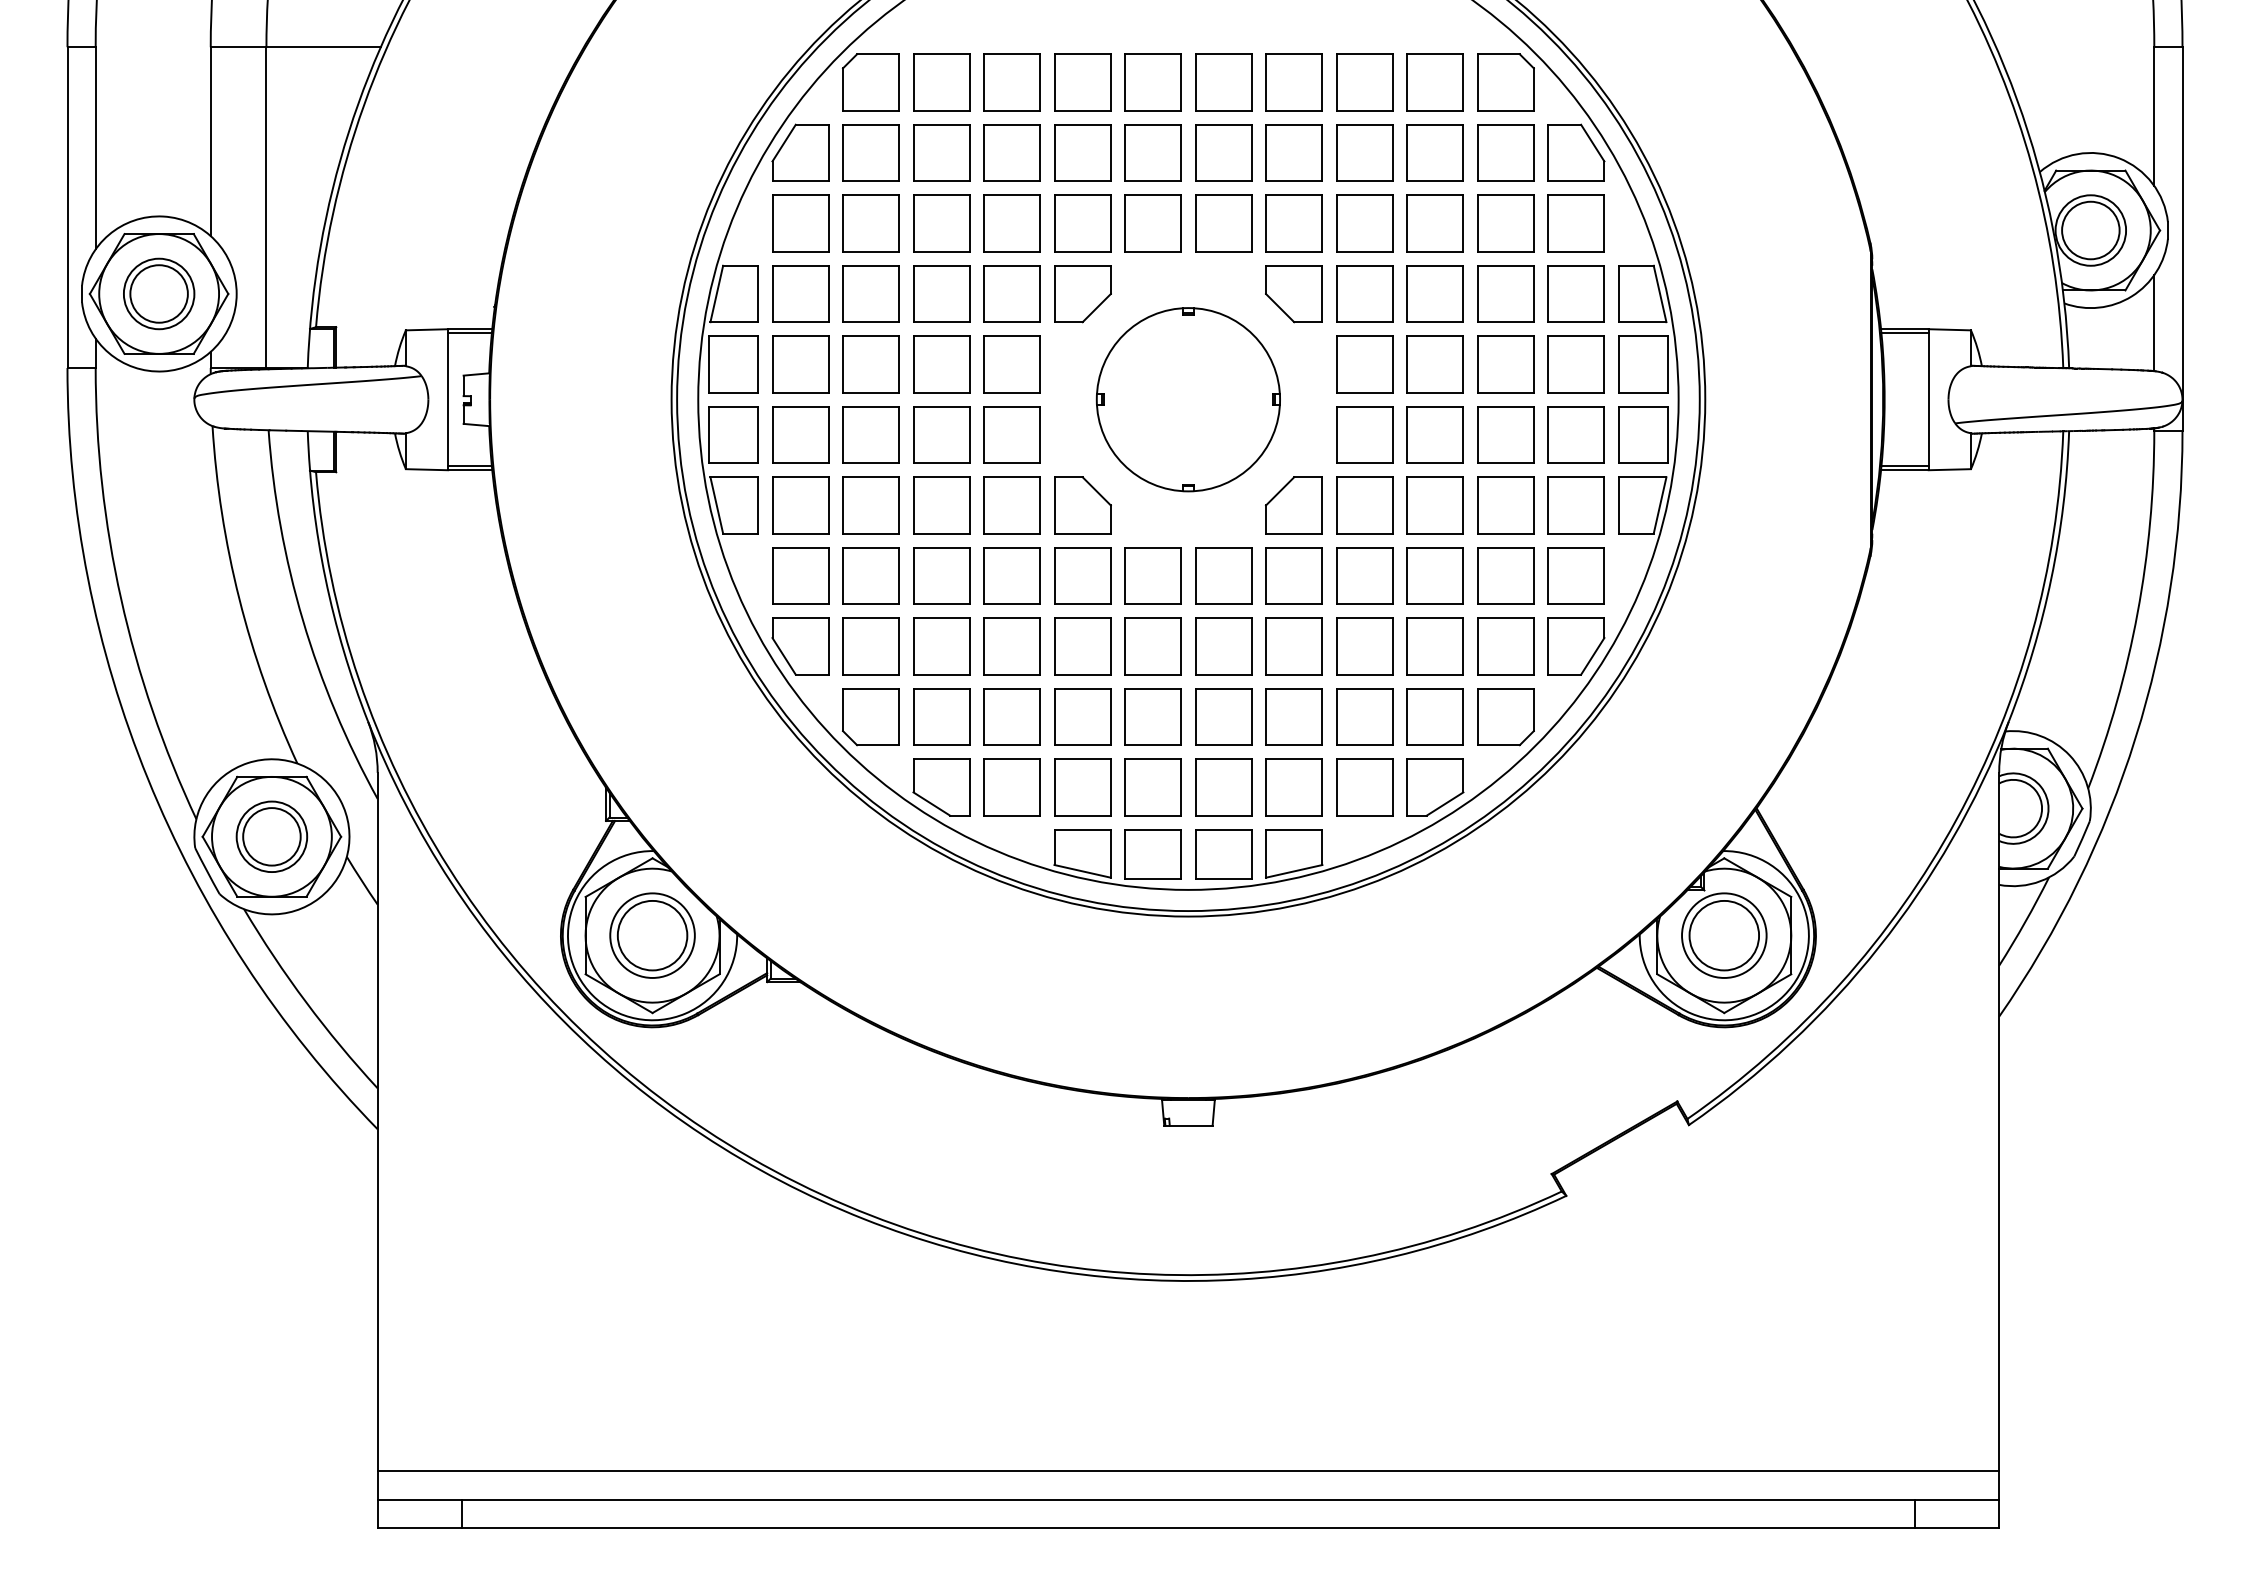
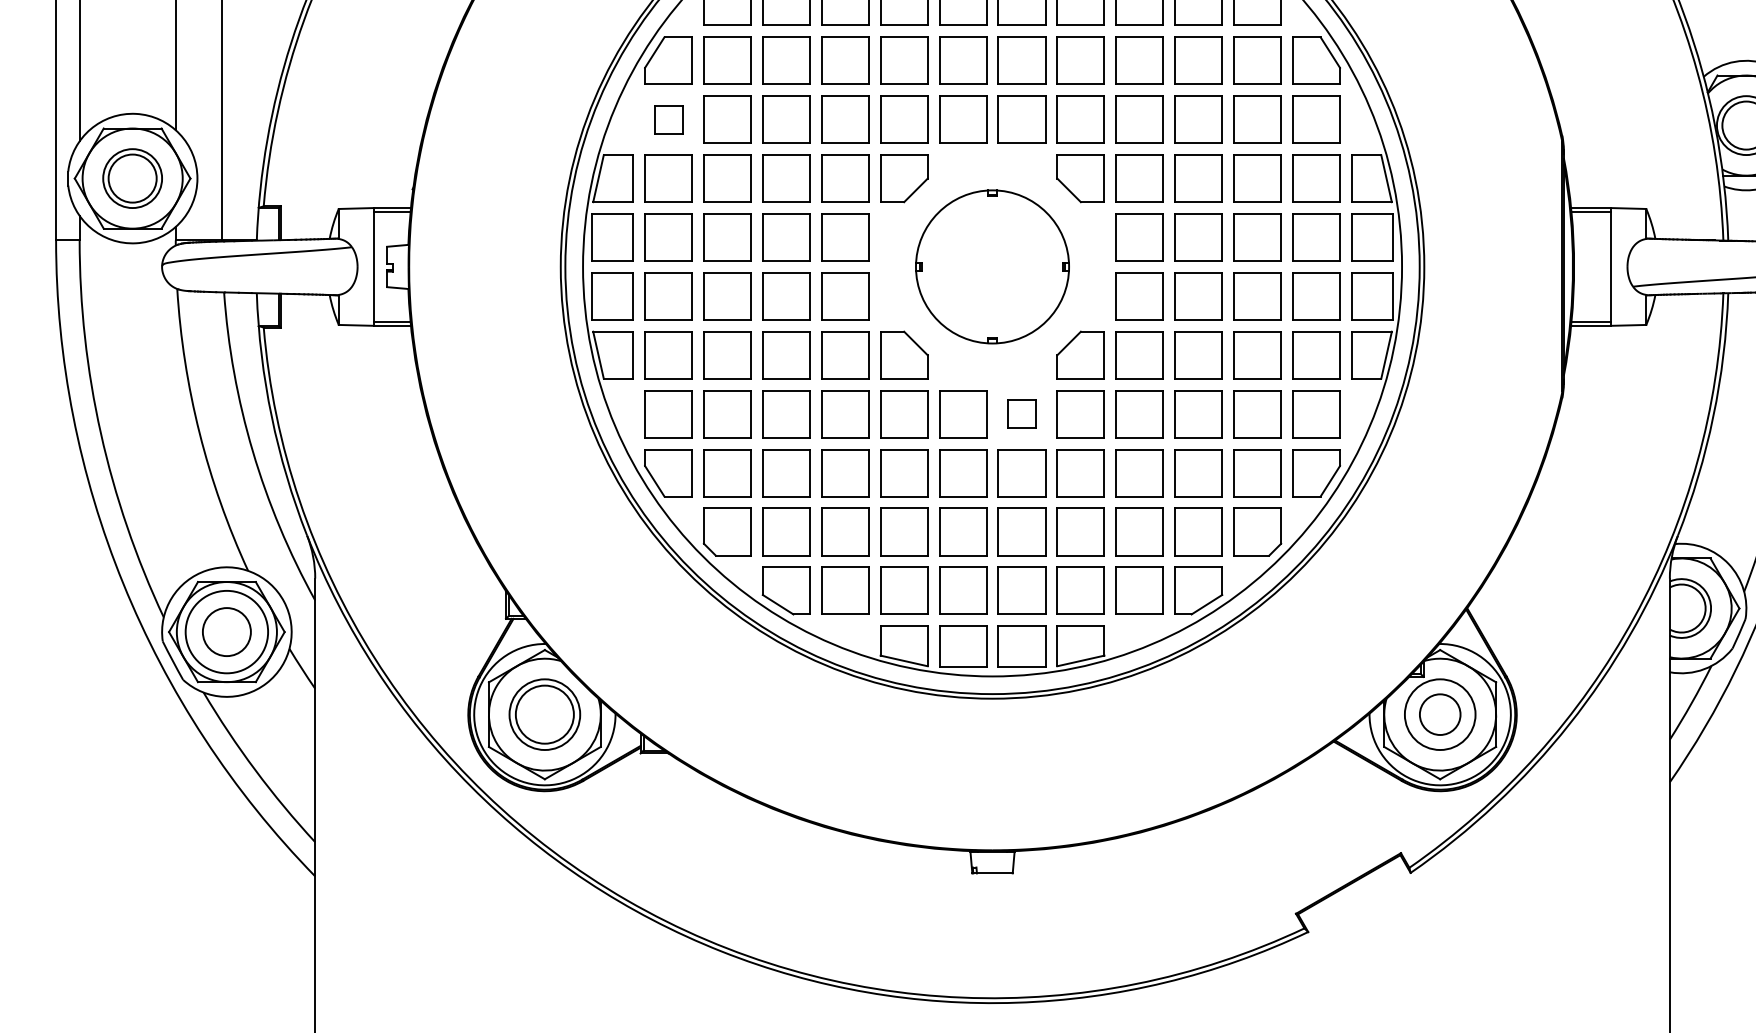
part: (800, 223) -> (668, 119), size x0.6
part: (1223, 575) -> (1021, 413), size x0.6
circle: (271, 836) -> (226, 631), size x1.4
circle: (1724, 935) -> (1440, 714), size x0.7

